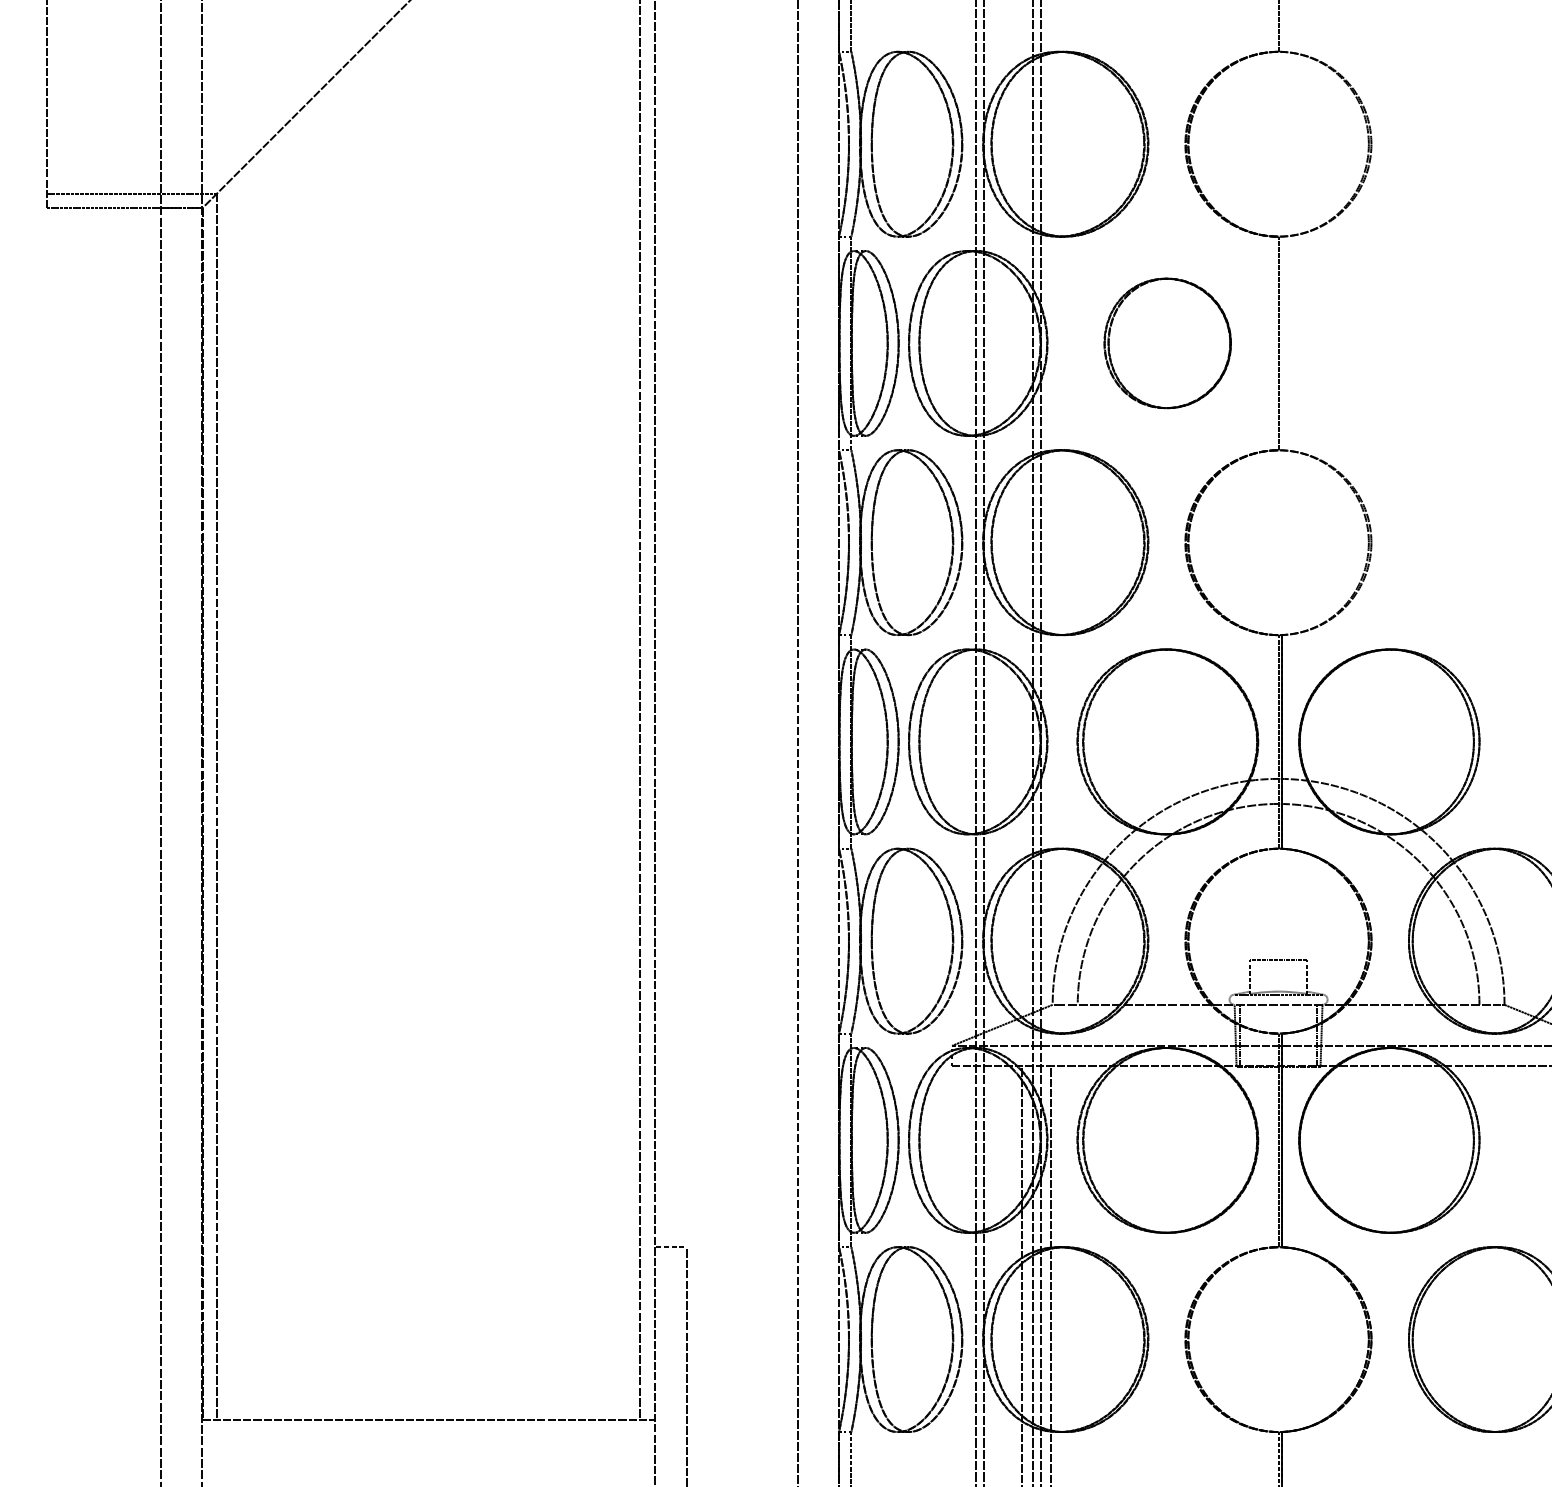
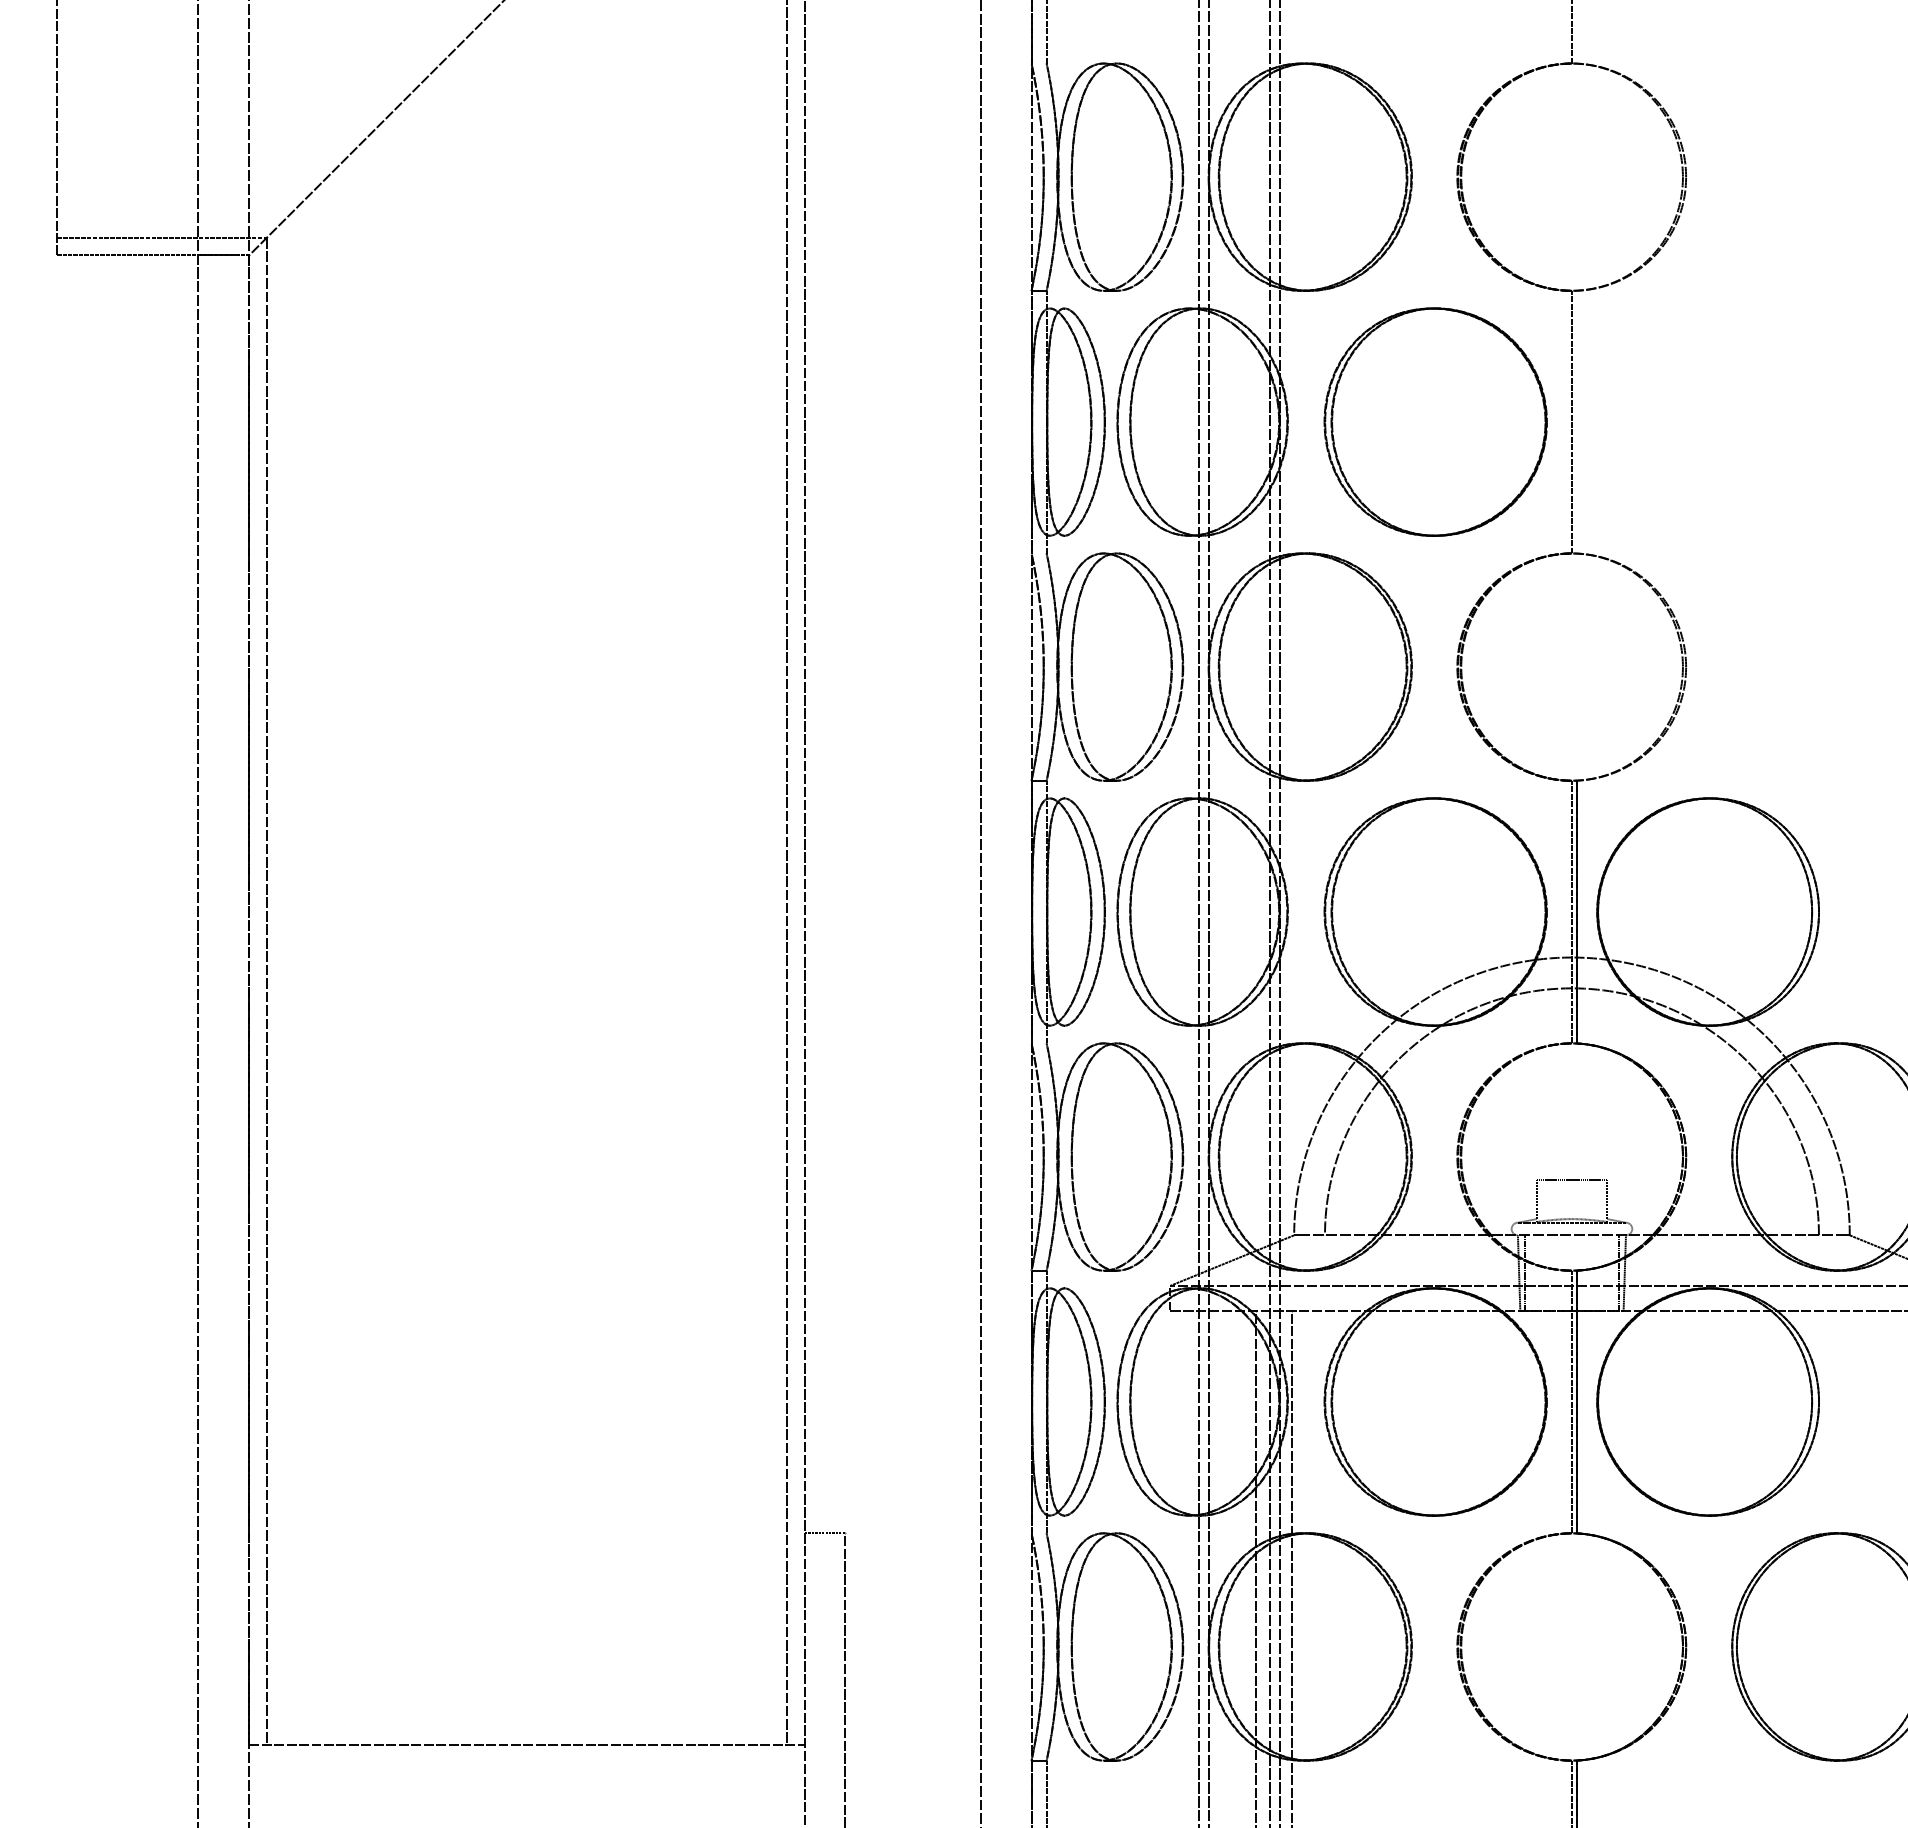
part: (1167, 342) -> (1435, 421), size x1.43

